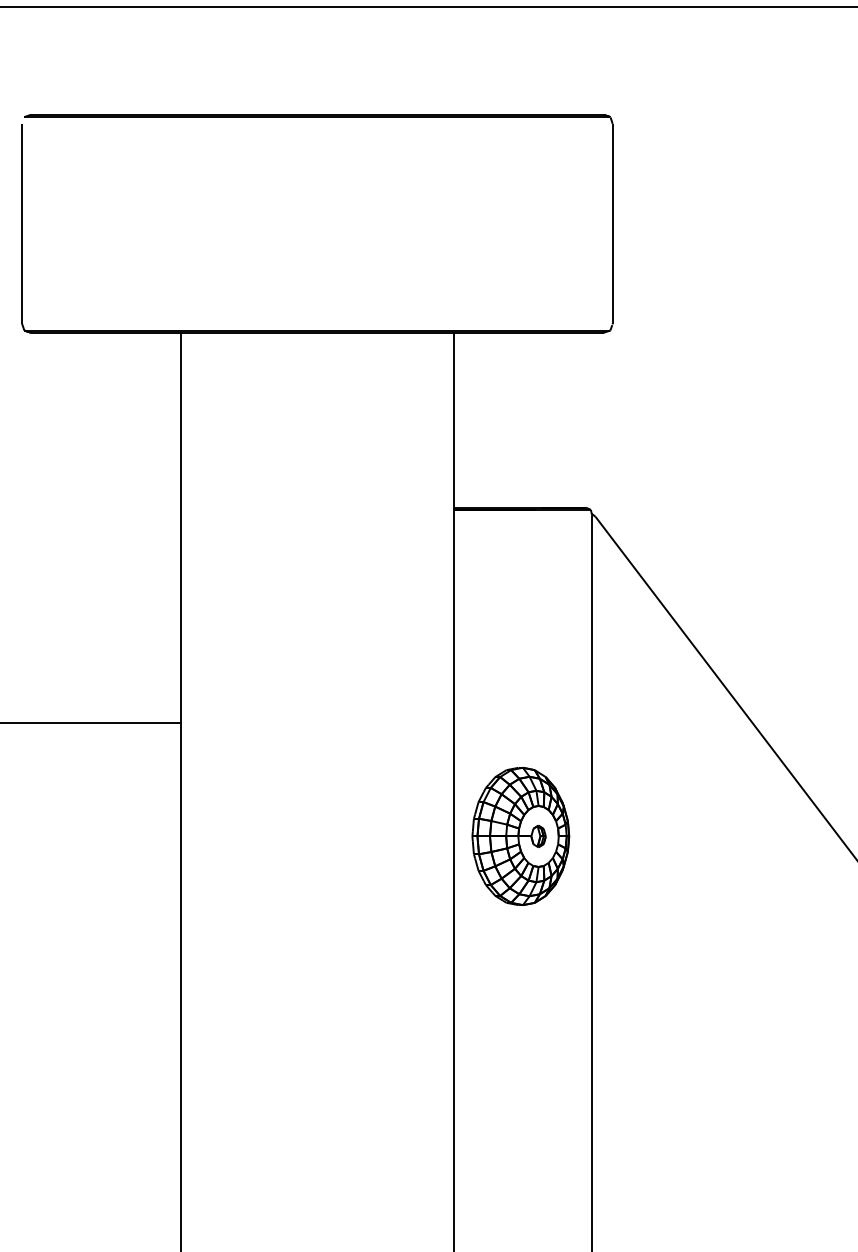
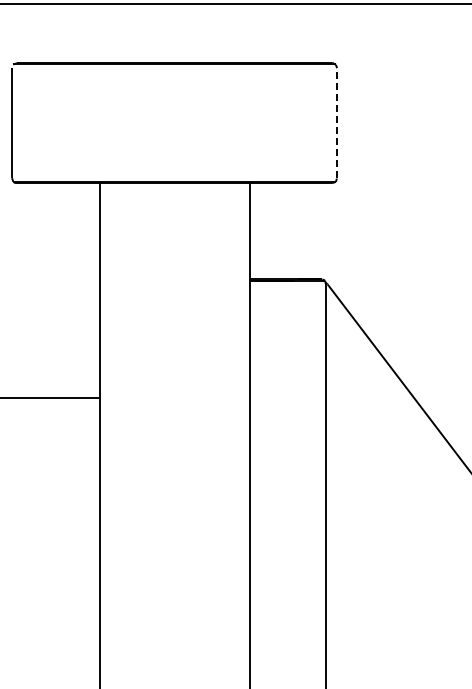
line: (613, 224) -> (337, 123), solid -> dashed
part: (520, 834) -> (286, 459), removed

